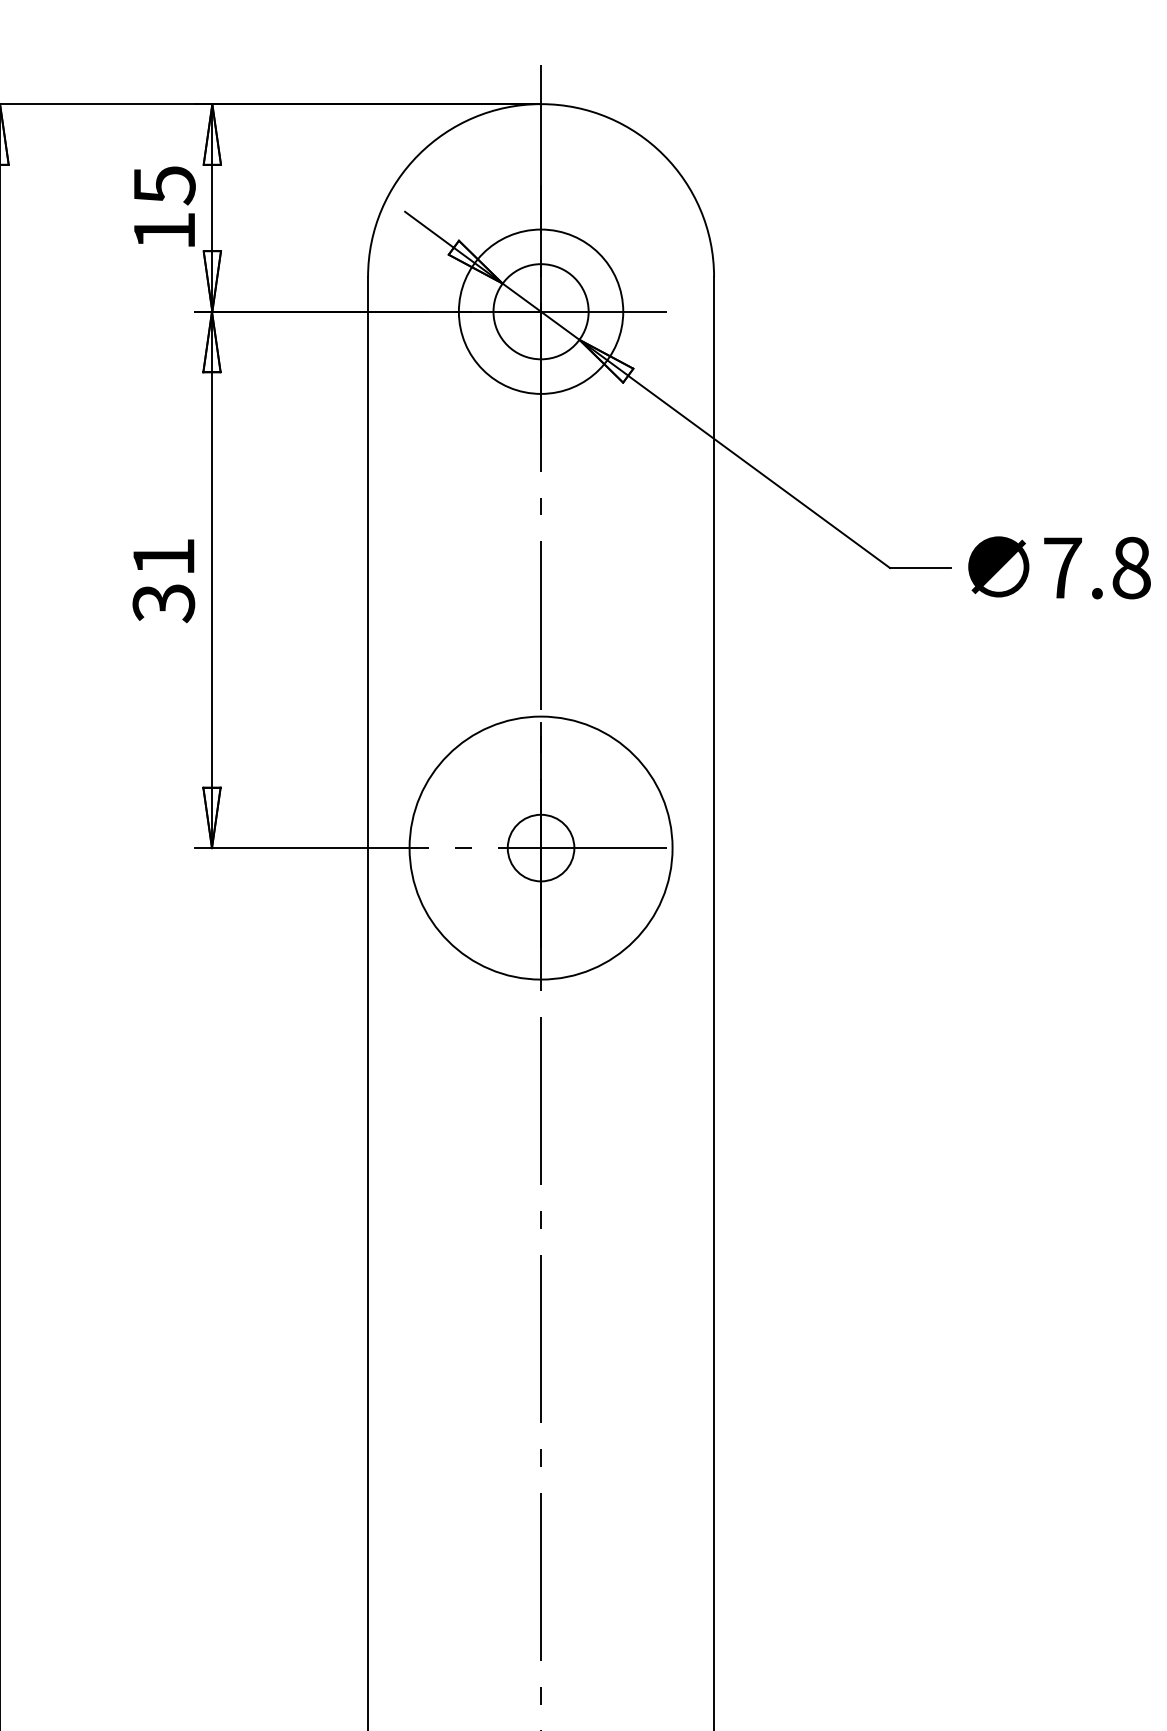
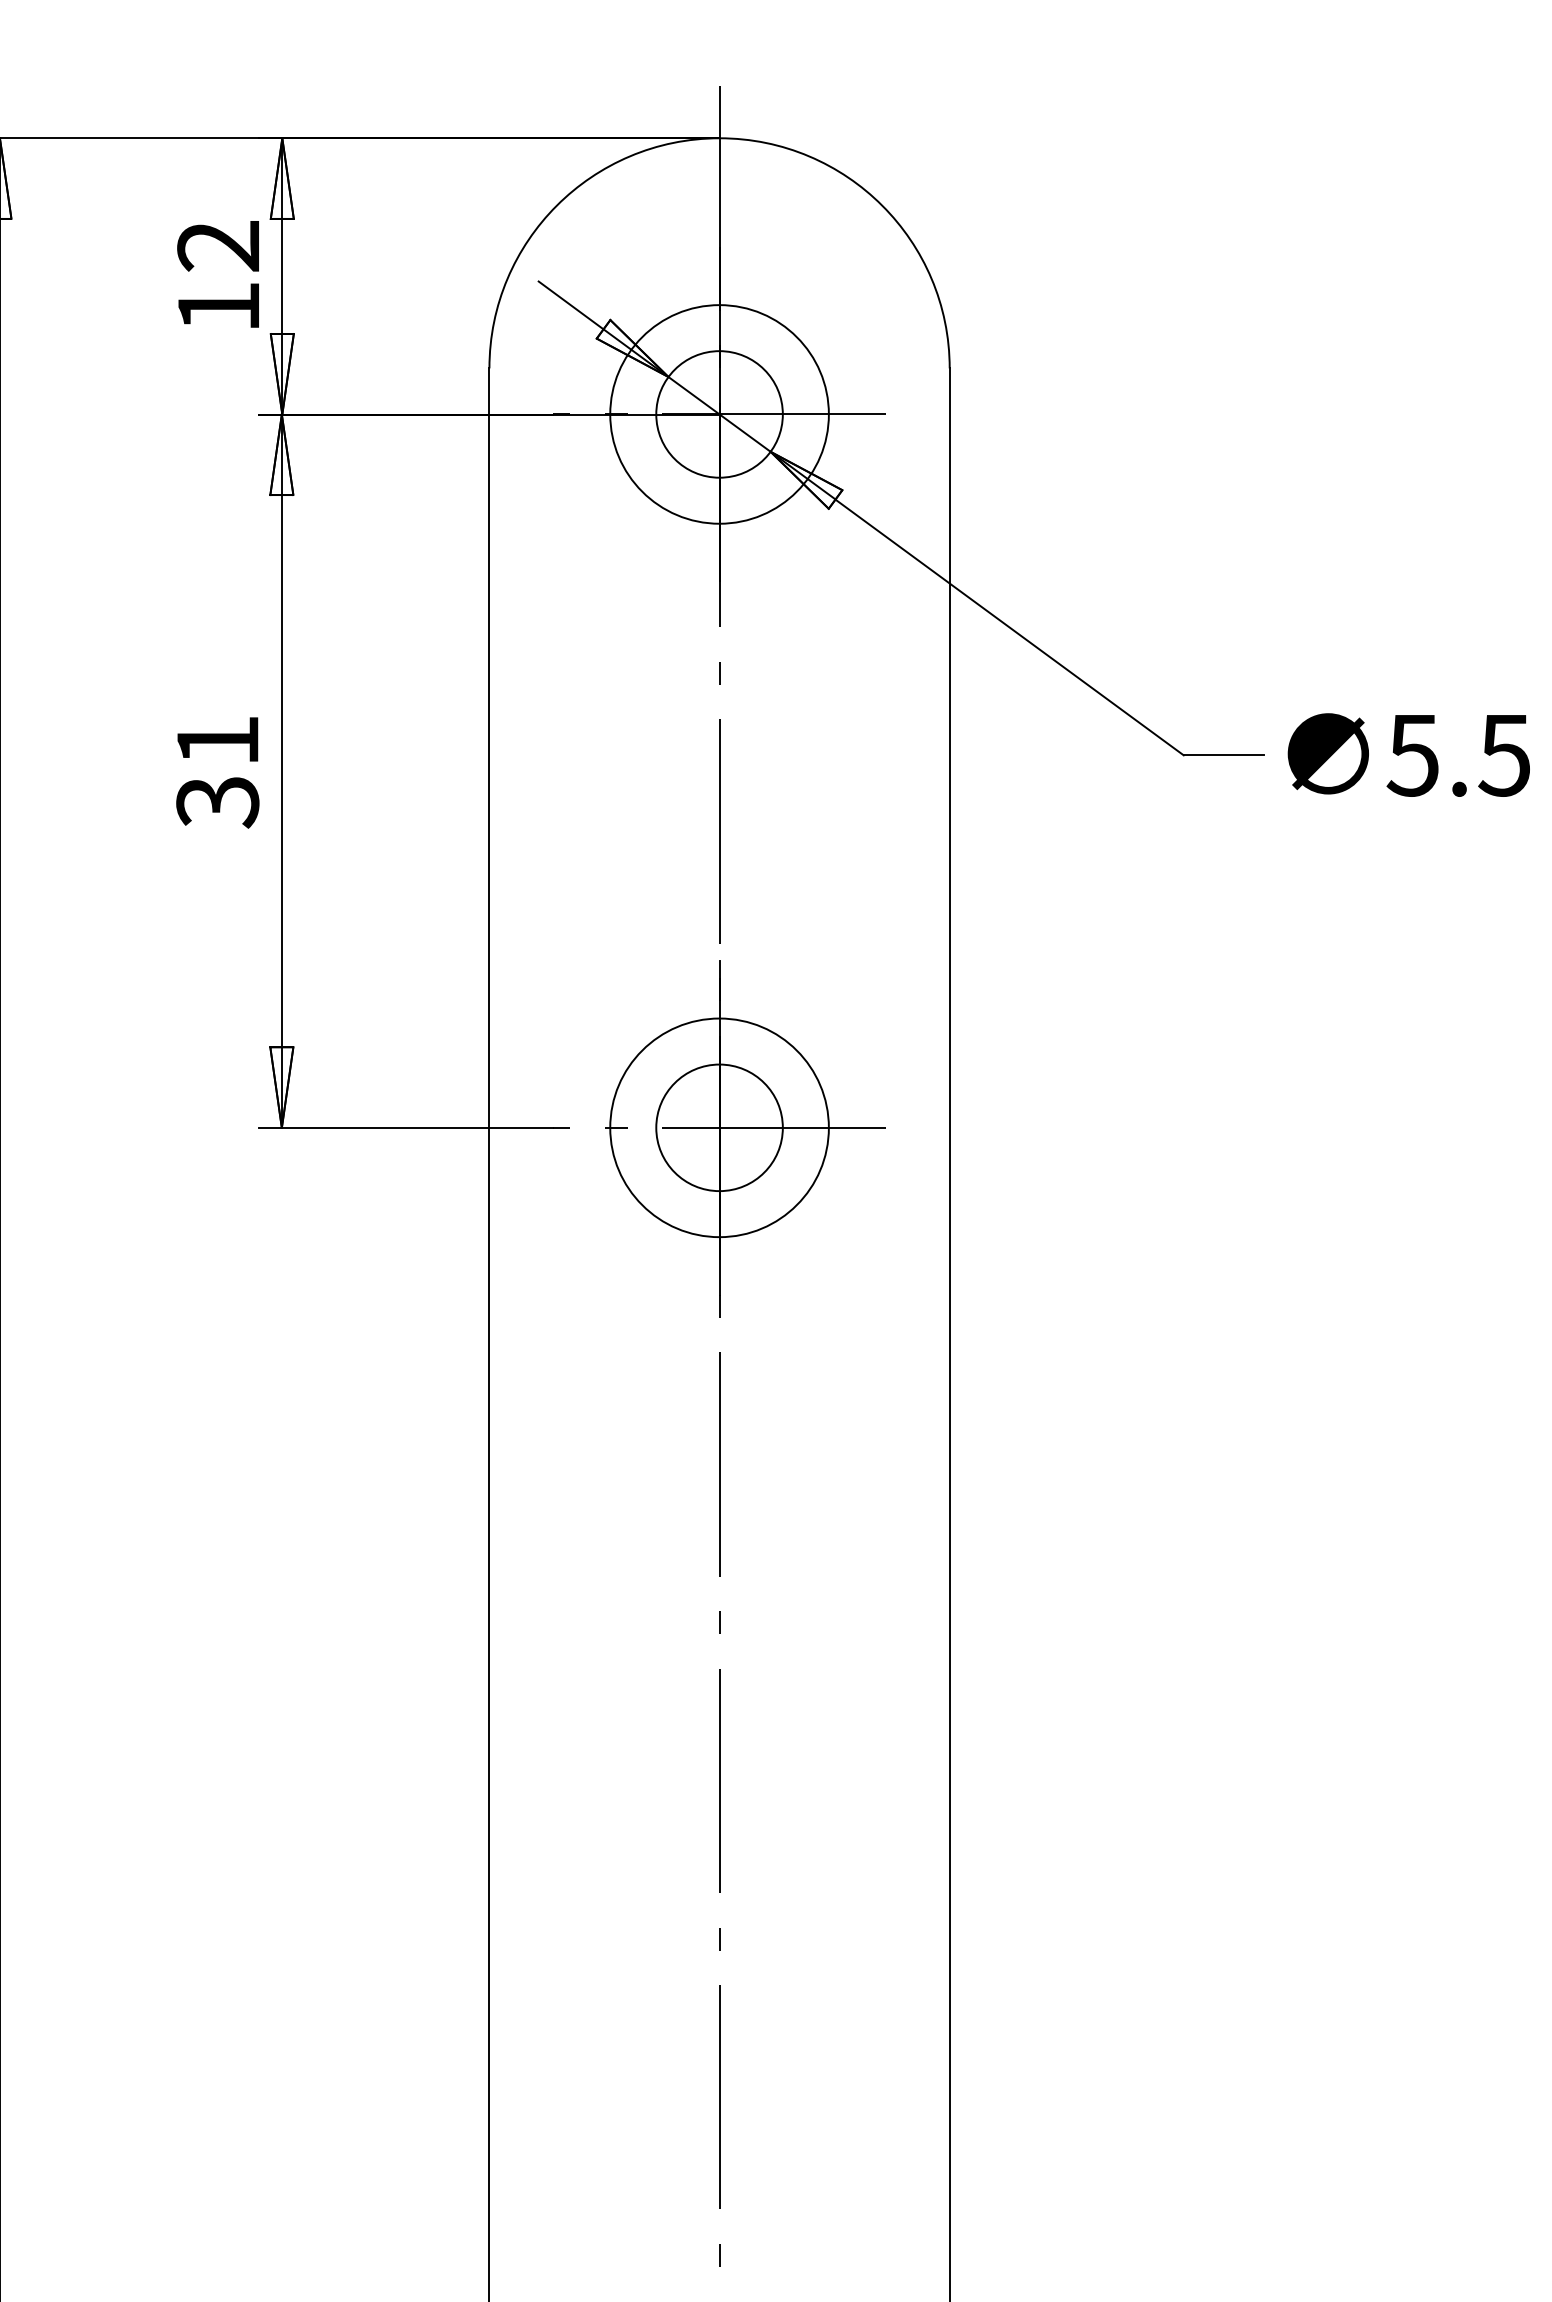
text: (164, 186) -> (218, 247), 15 -> 12
text: (1096, 567) -> (1458, 754), 7.8 -> 5.5
circle: (541, 847) -> (719, 1127), size x0.62
circle: (541, 847) -> (719, 1127), size x1.43

